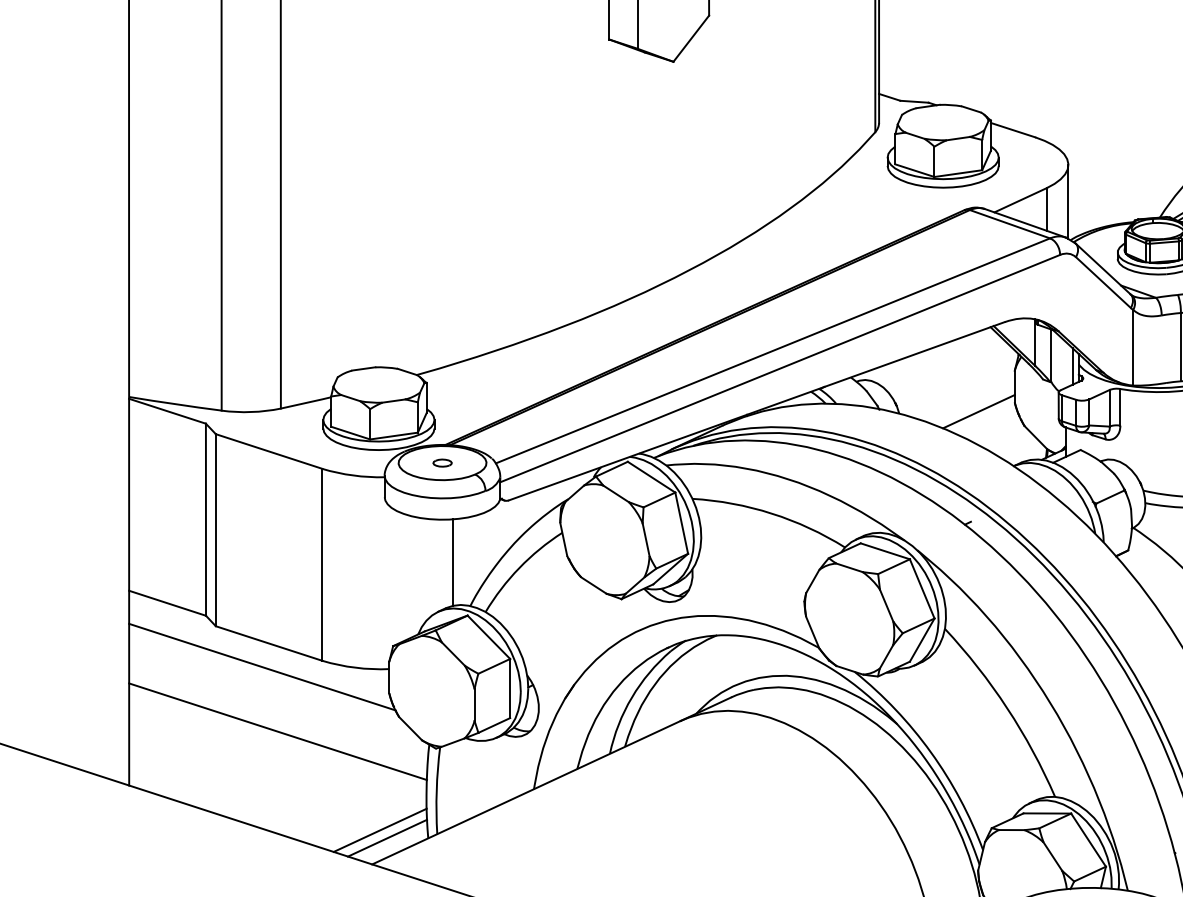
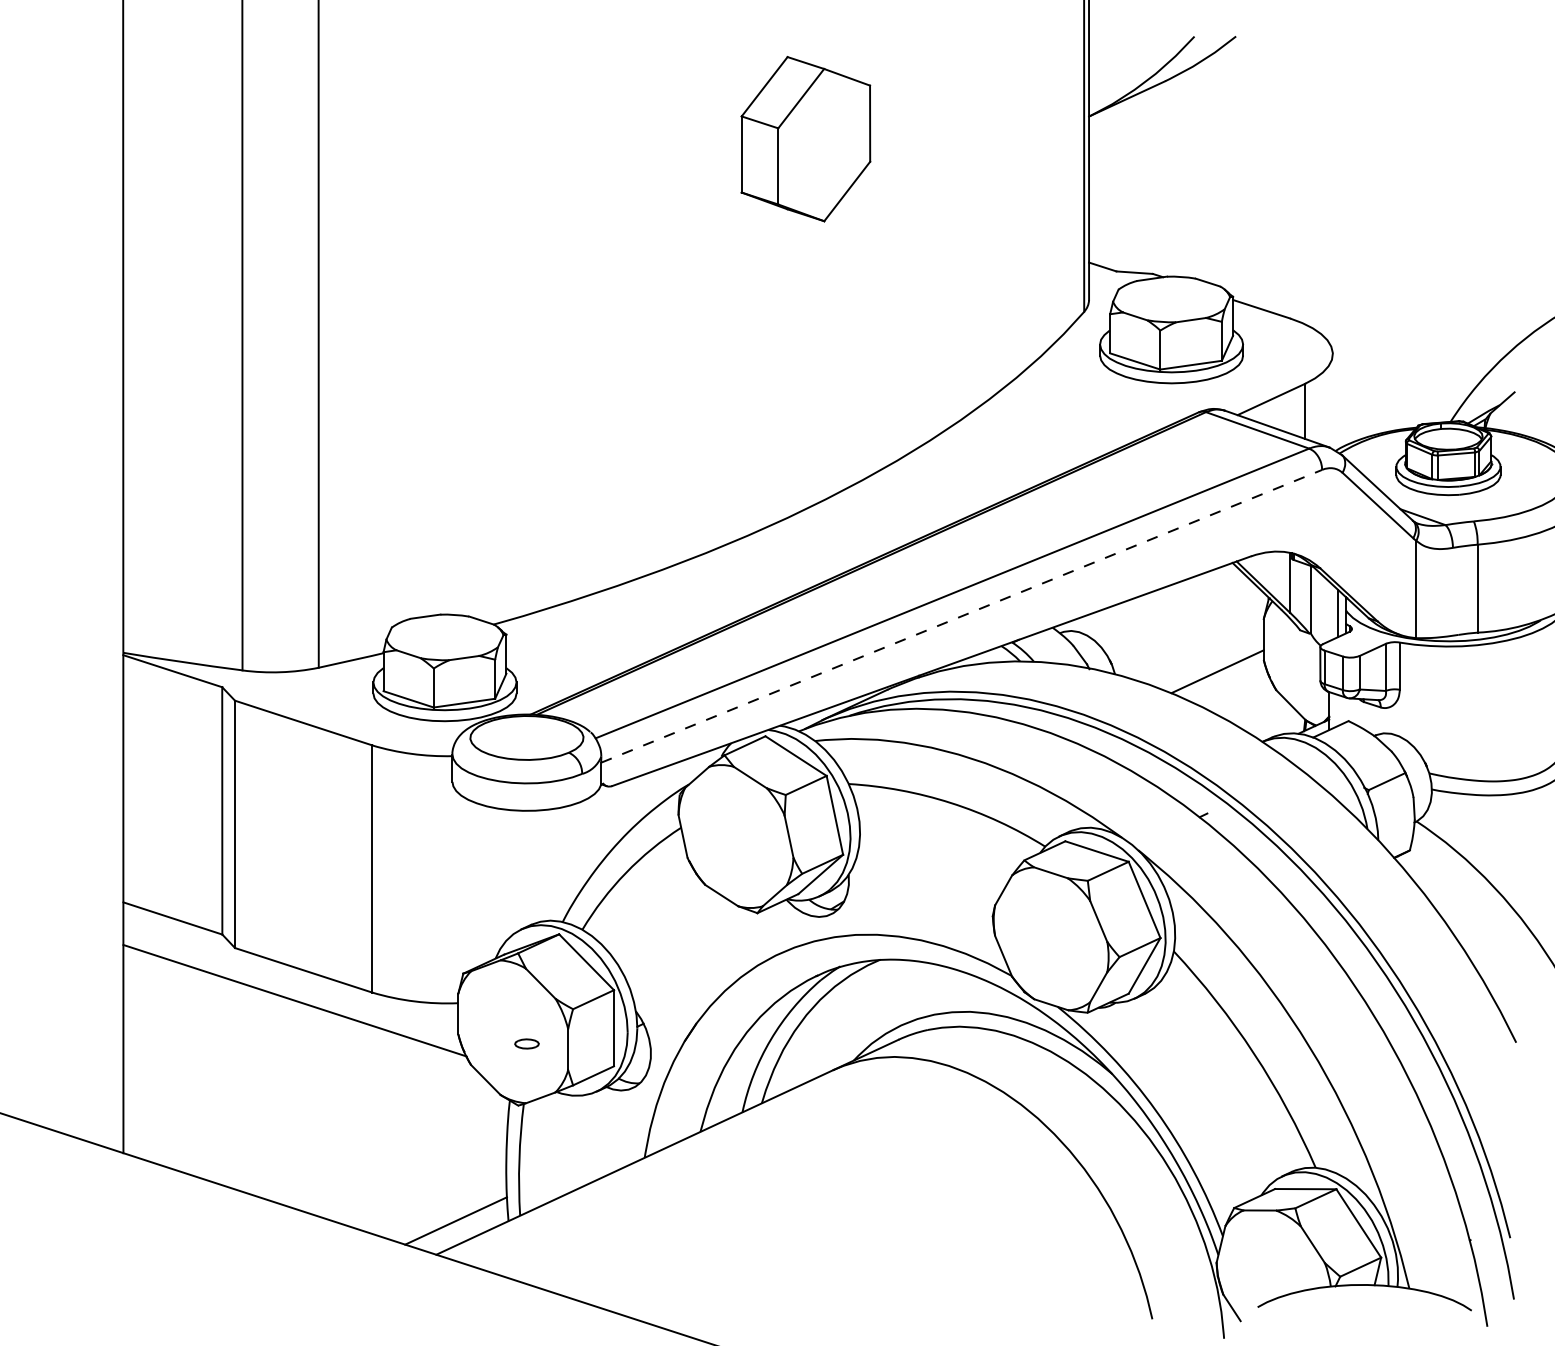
line: (1068, 201) -> (1332, 401), removed
line: (780, 368) -> (962, 616), solid -> dashed
part: (442, 462) -> (526, 1043), moved
line: (453, 562) -> (540, 865), removed
line: (277, 731) -> (314, 1083), removed
line: (380, 830) -> (446, 1210), removed

